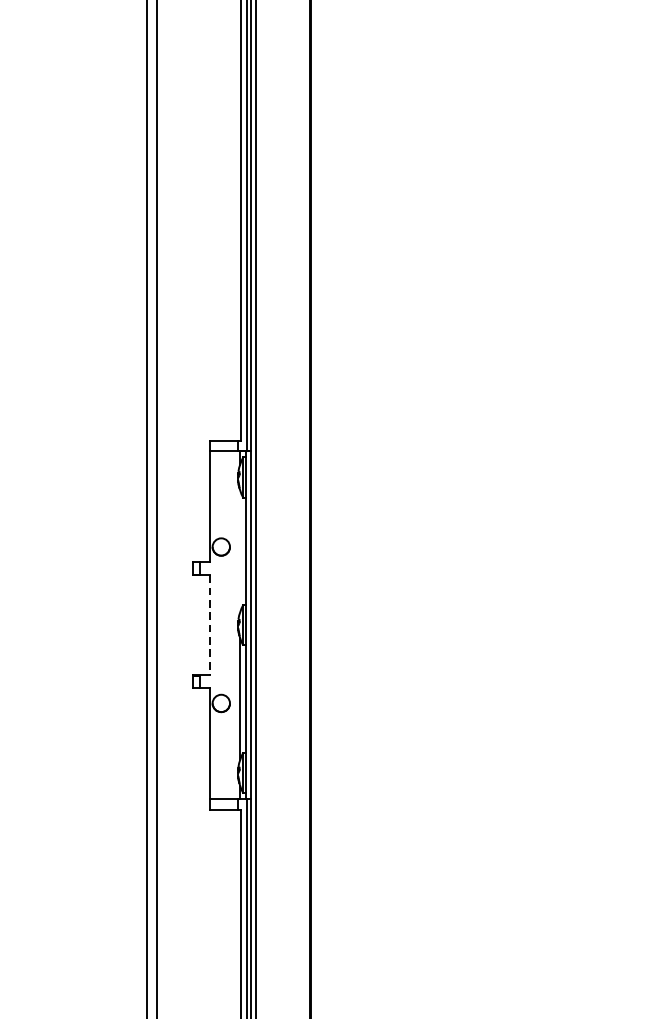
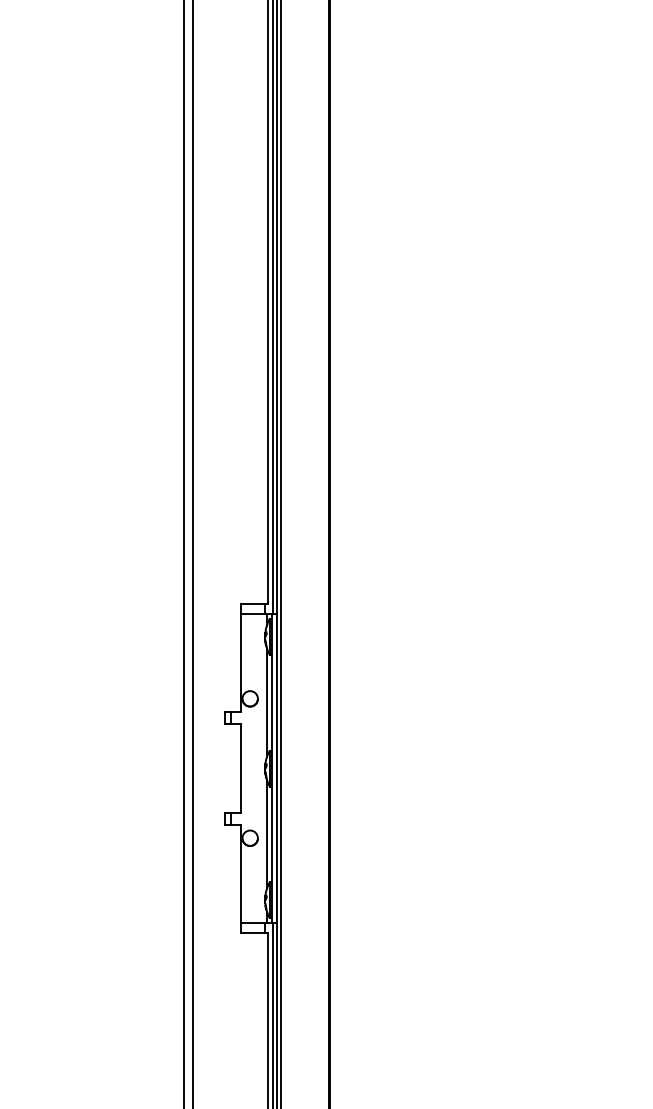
line: (239, 551) -> (266, 702), added
line: (210, 625) -> (240, 768), dashed -> solid

